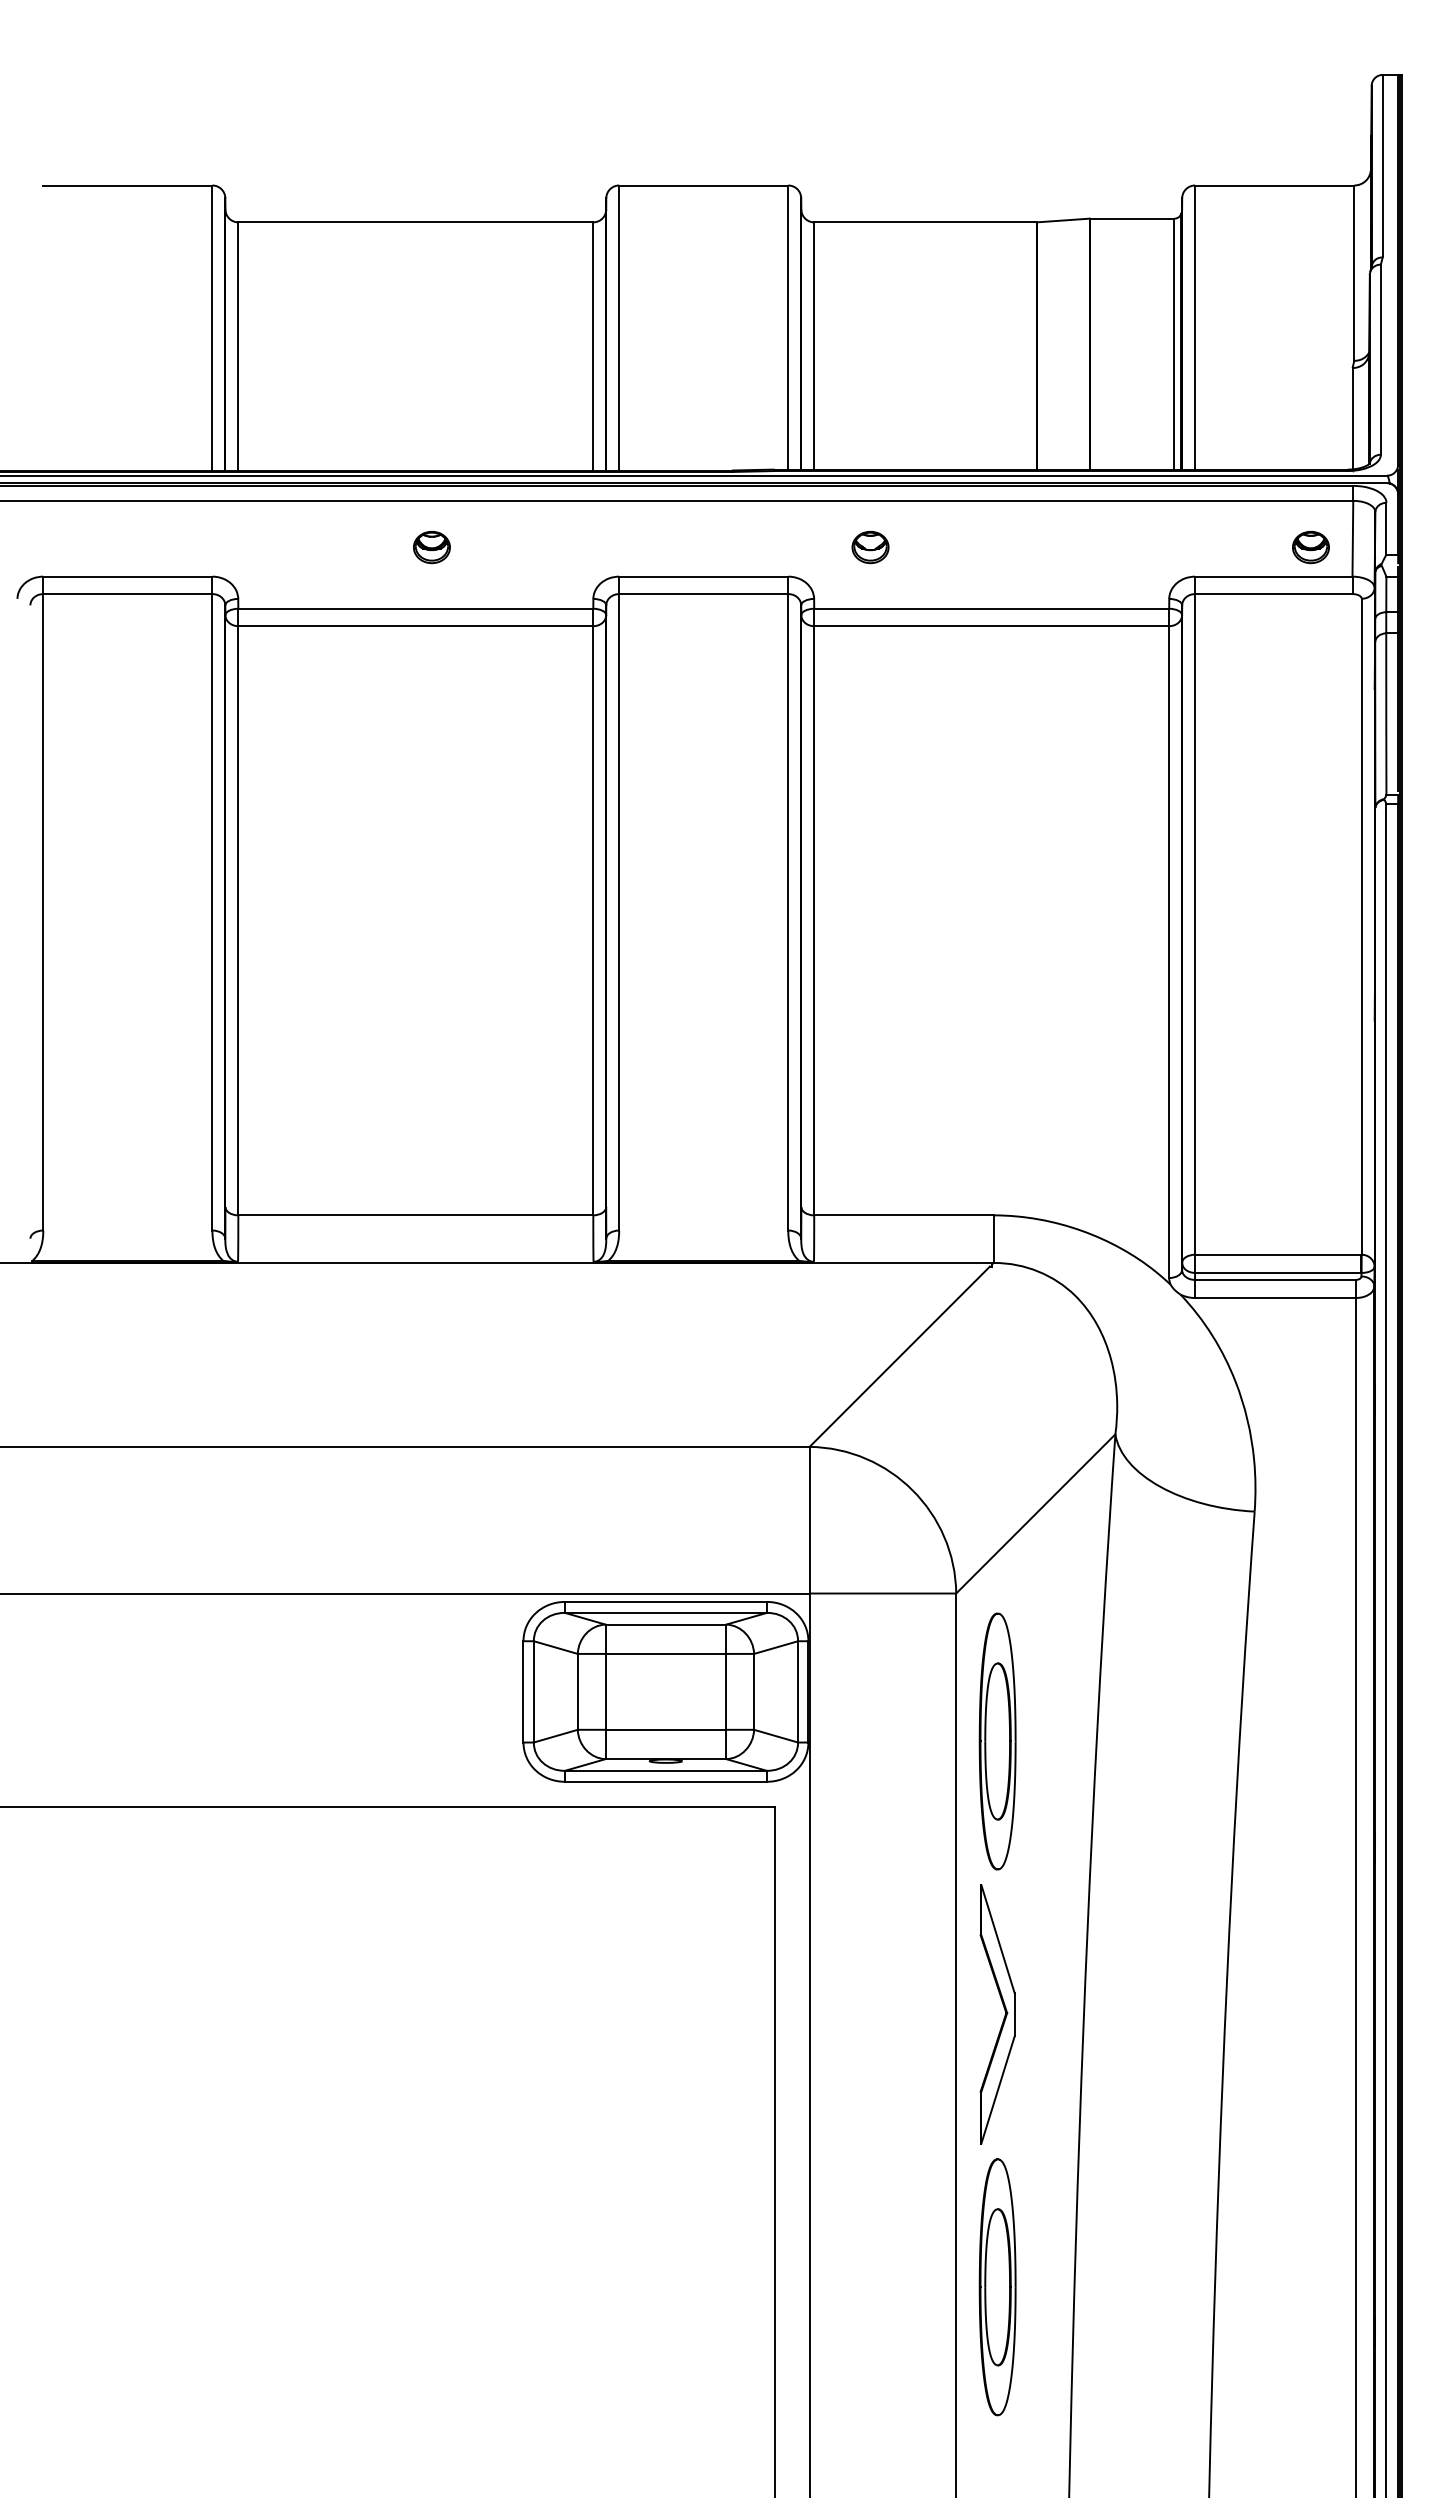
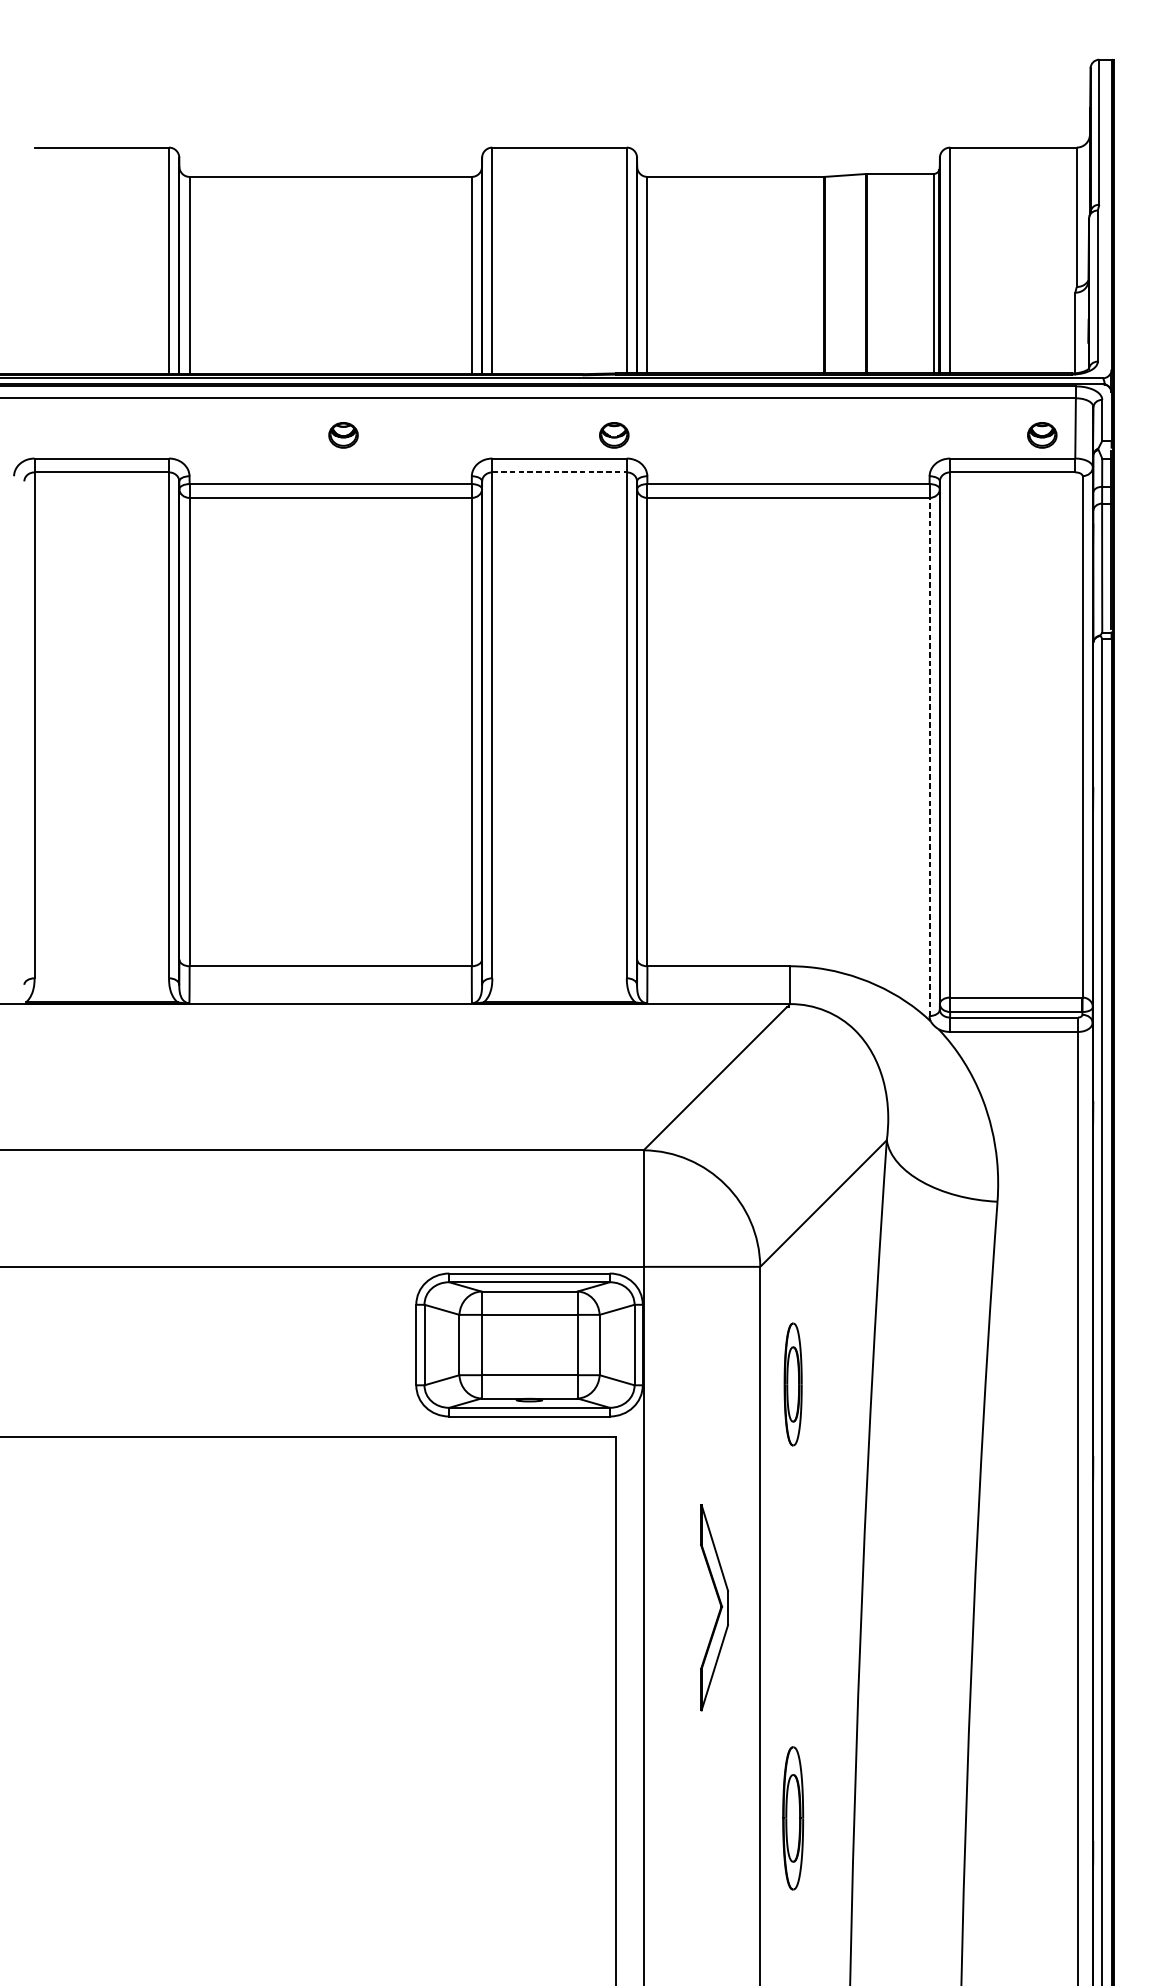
part: (870, 547) -> (614, 435), moved
line: (703, 594) -> (559, 472), solid -> dashed
line: (1169, 952) -> (929, 757), solid -> dashed
part: (997, 1741) -> (793, 1384), size x0.6
part: (1004, 2015) -> (719, 1608), moved
part: (997, 2287) -> (793, 1818), size x0.7

